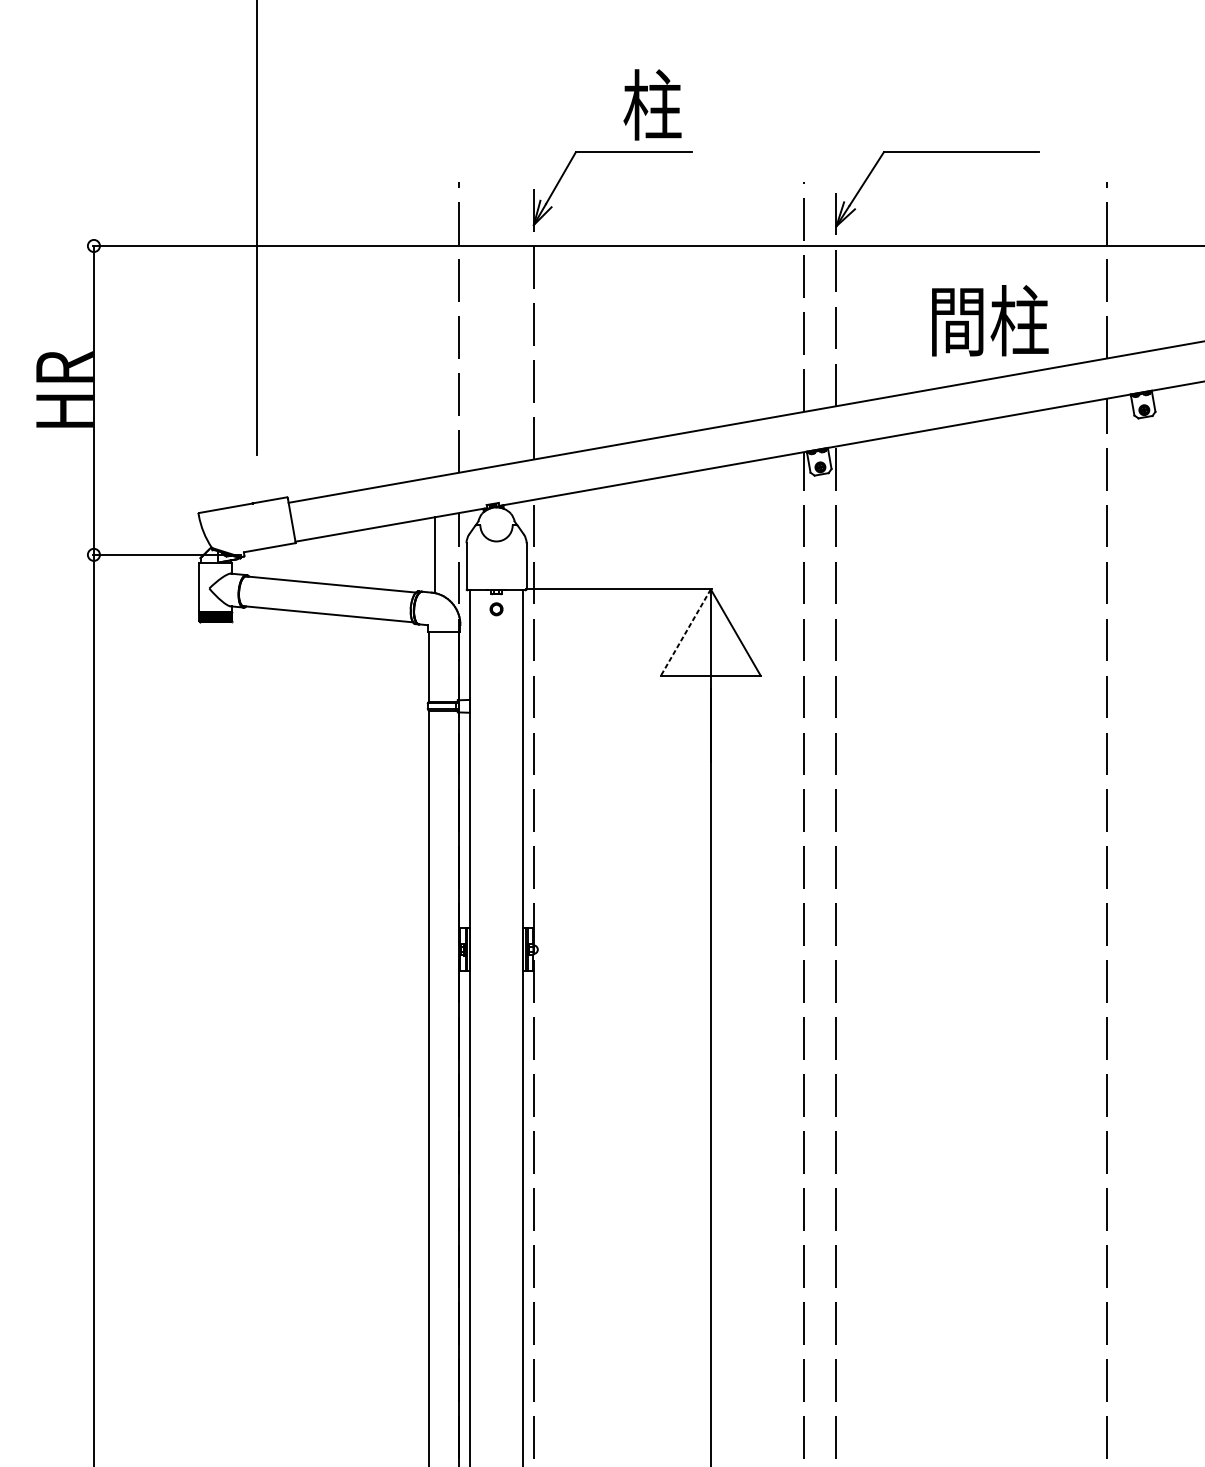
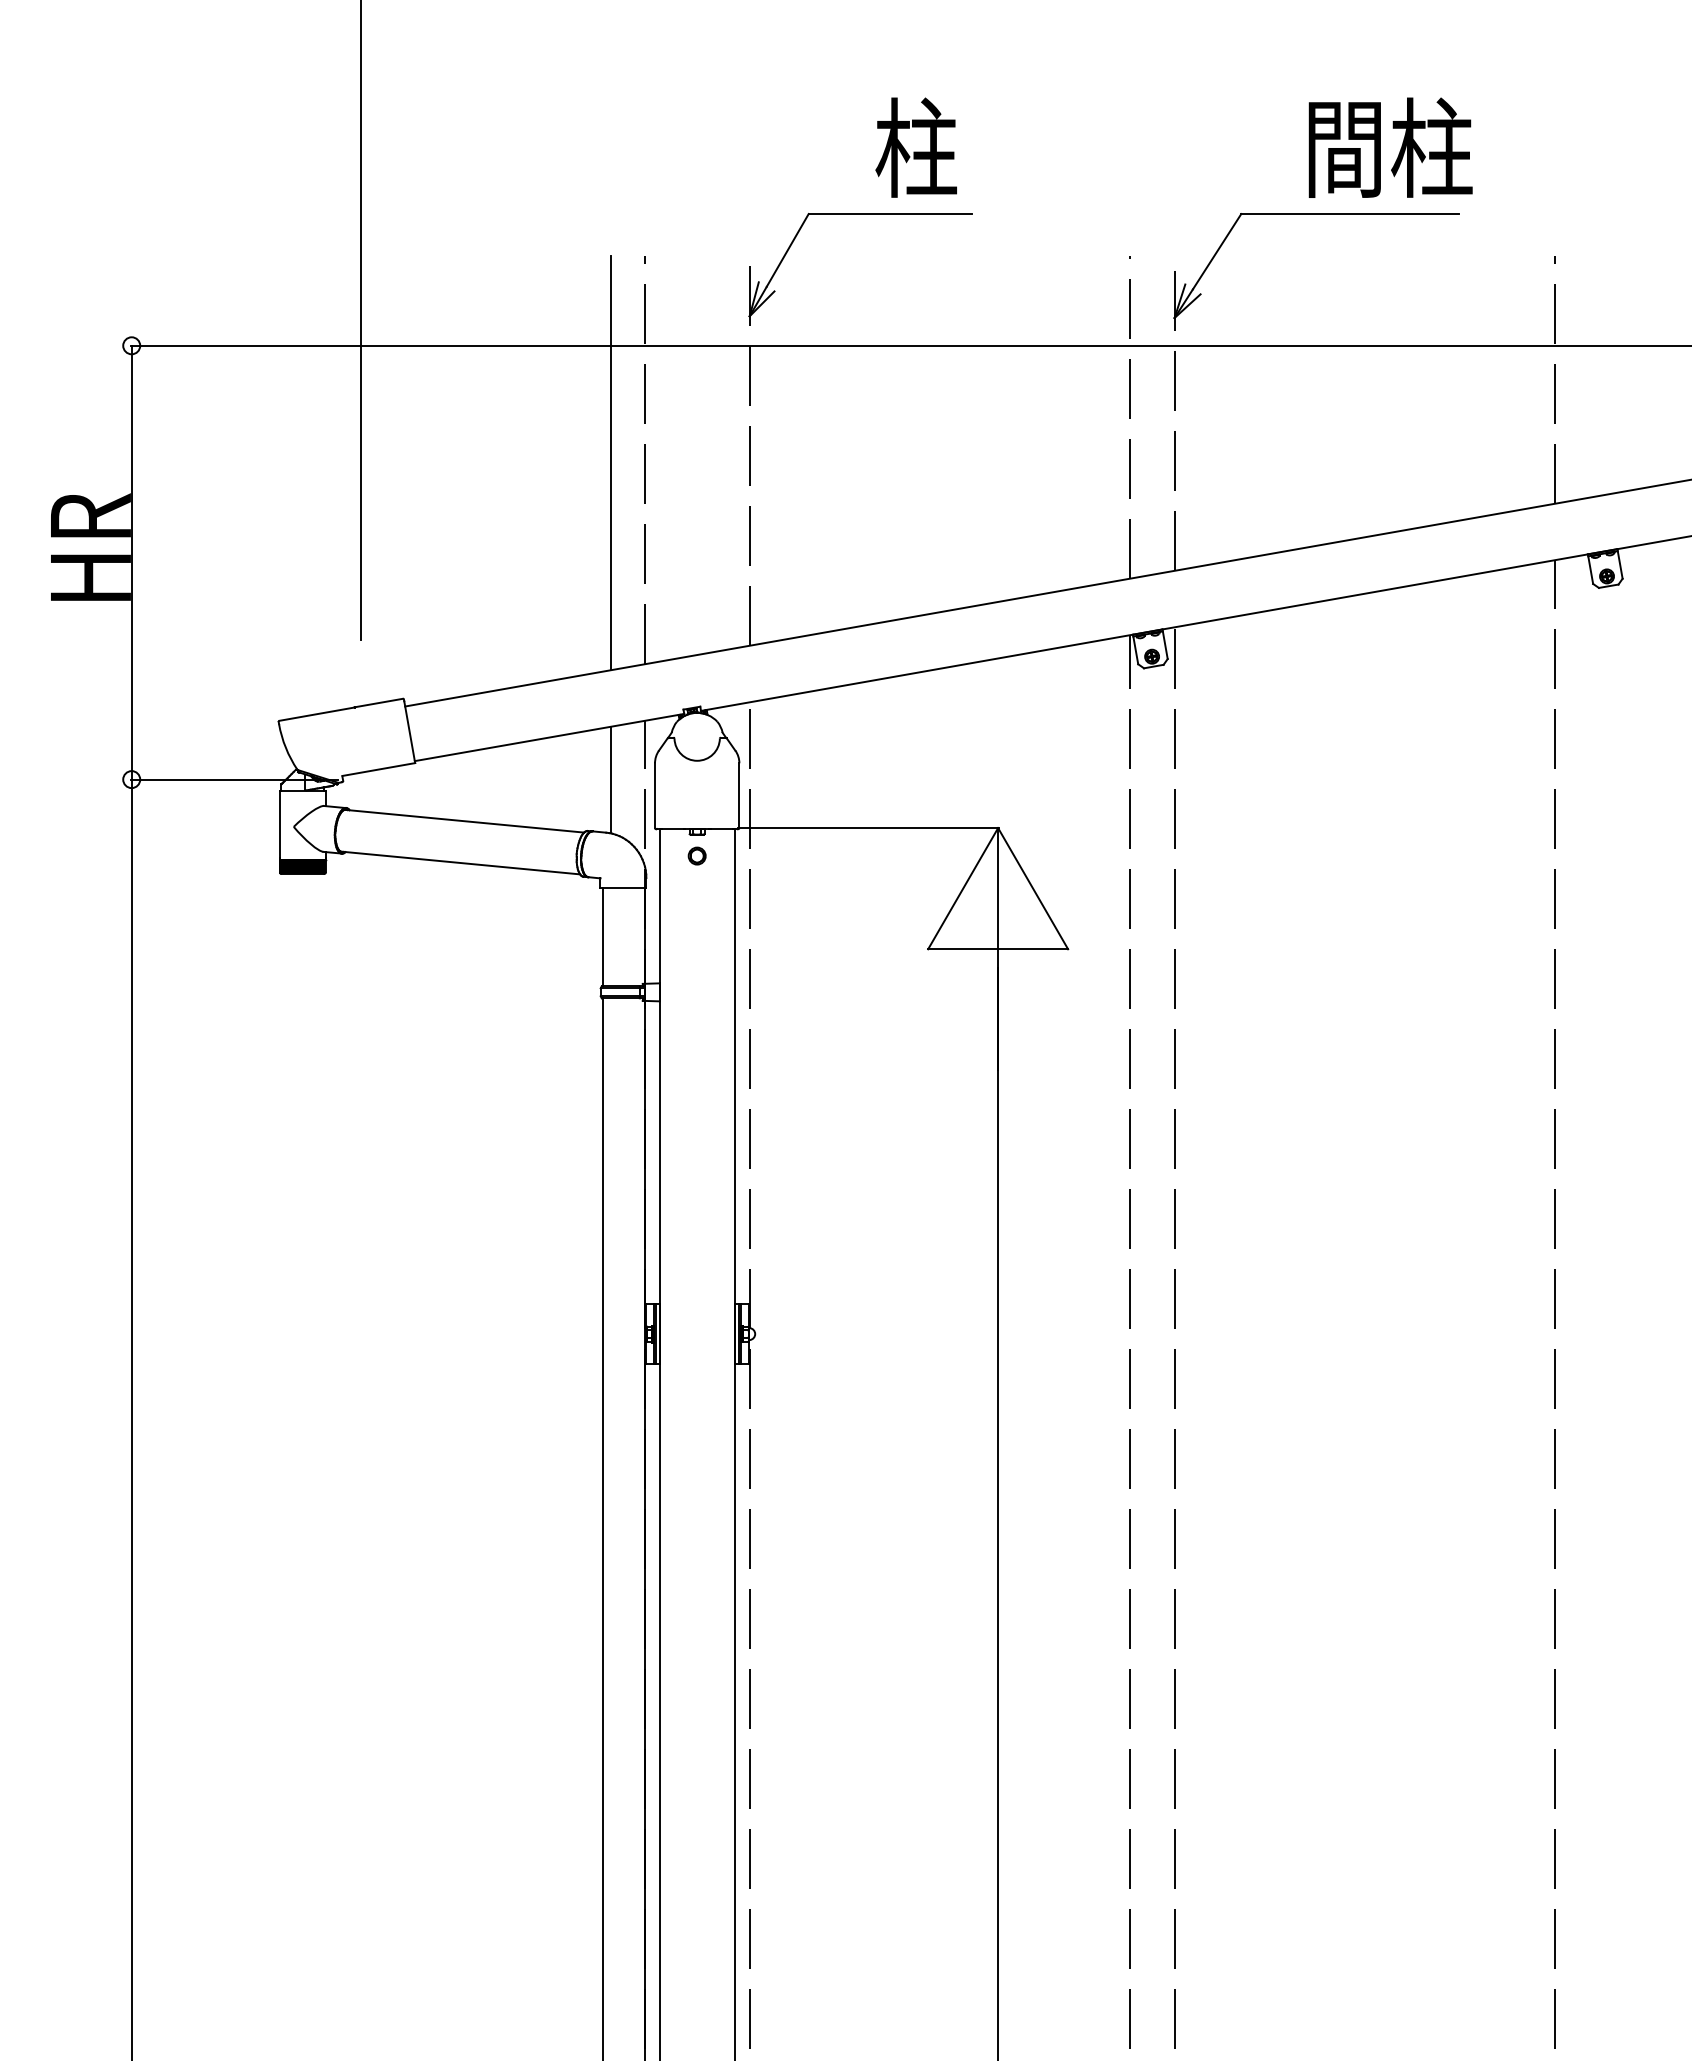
text: (990, 320) -> (1390, 147), moved
line: (434, 329) -> (610, 463), added
line: (686, 632) -> (963, 888), dashed -> solid

